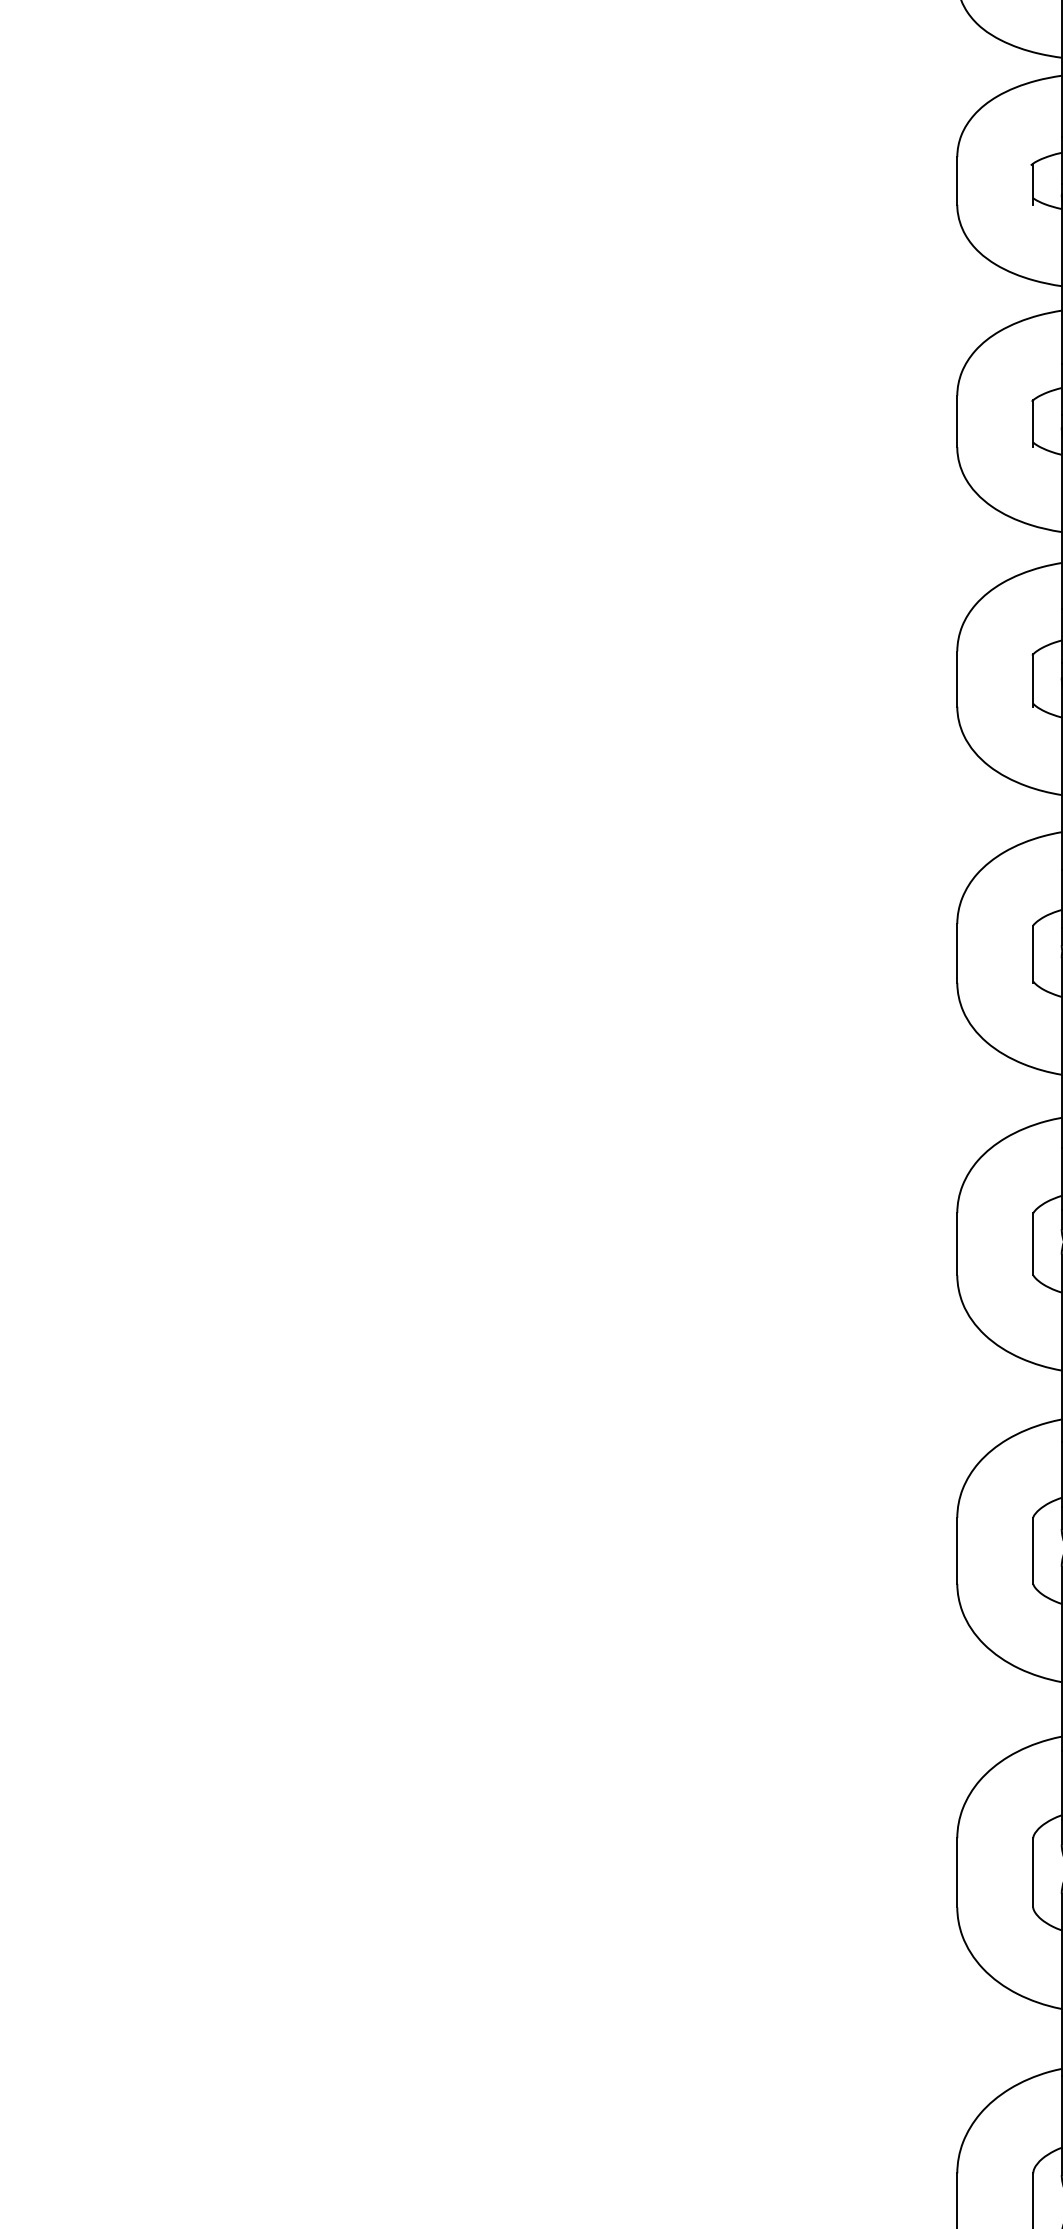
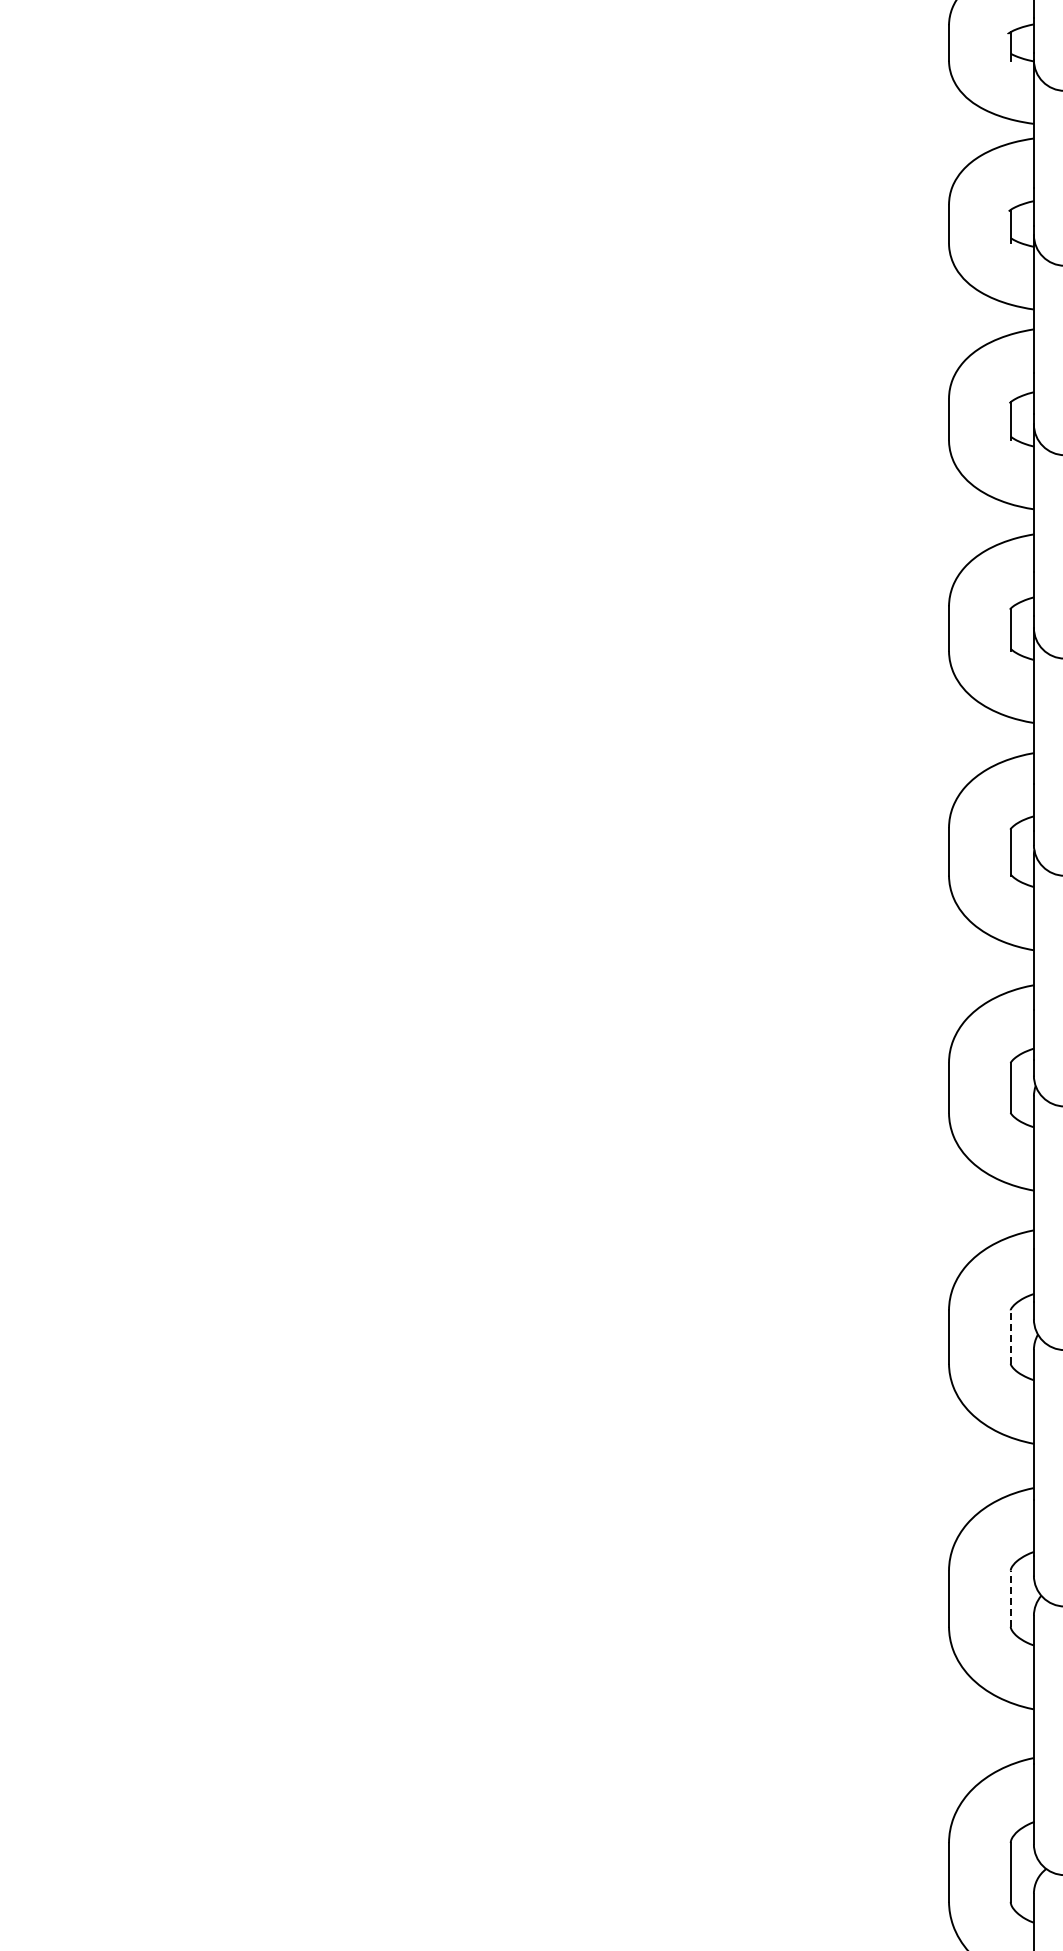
line: (1032, 1551) -> (1010, 1337), solid -> dashed
line: (1032, 1872) -> (1010, 1598), solid -> dashed

